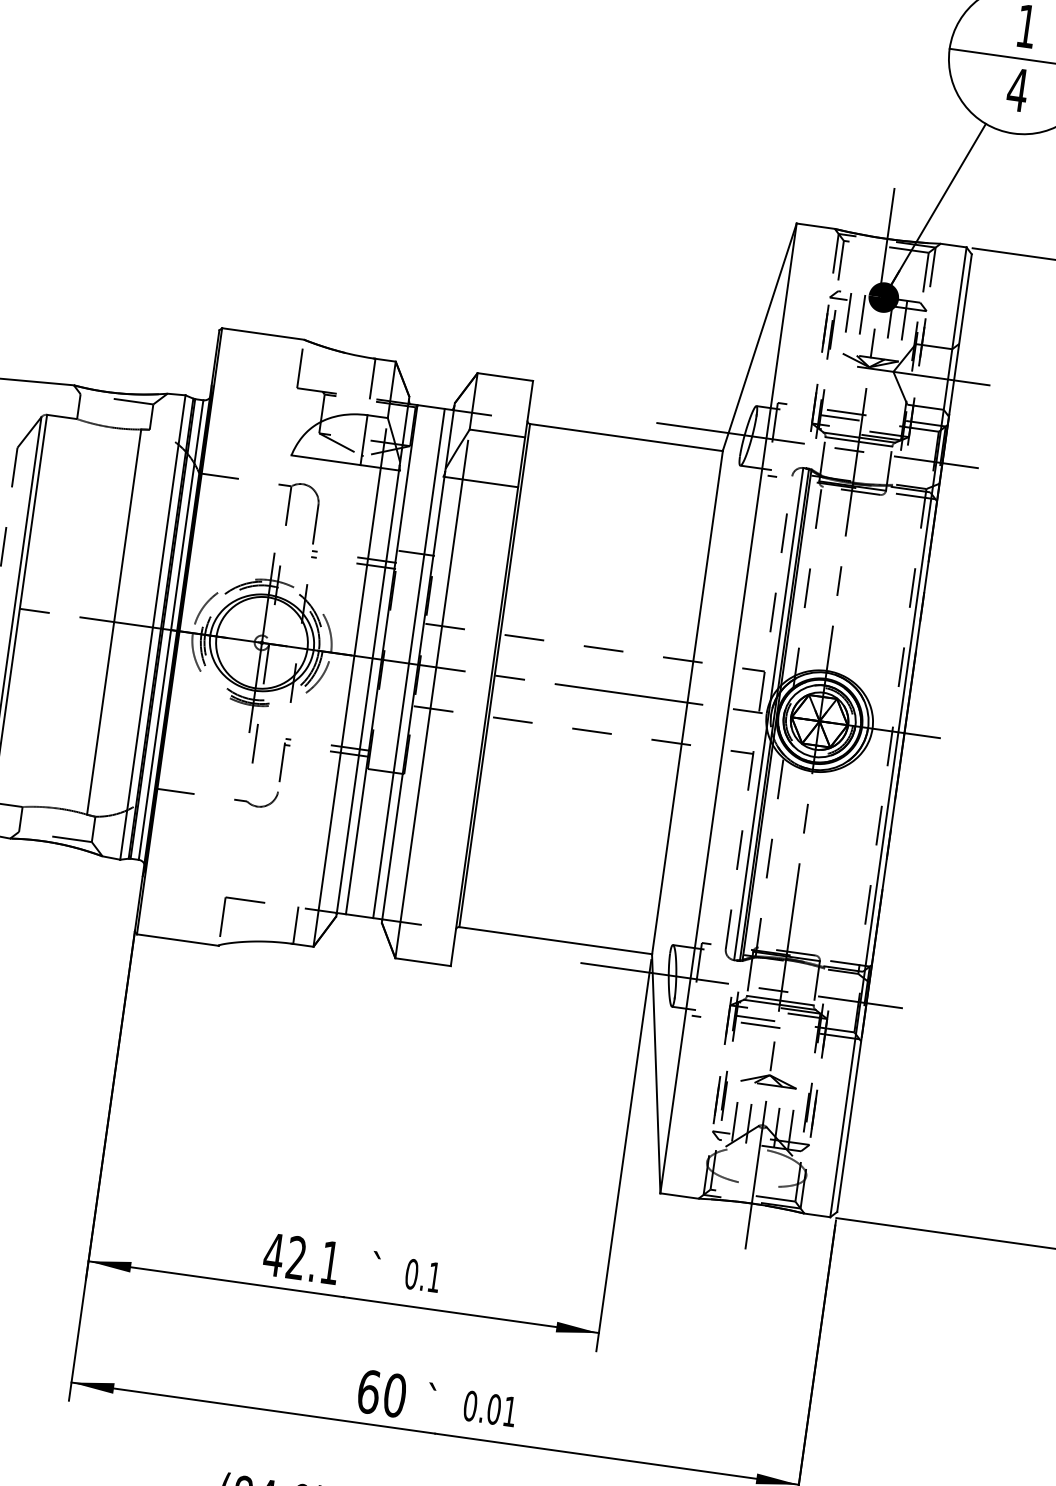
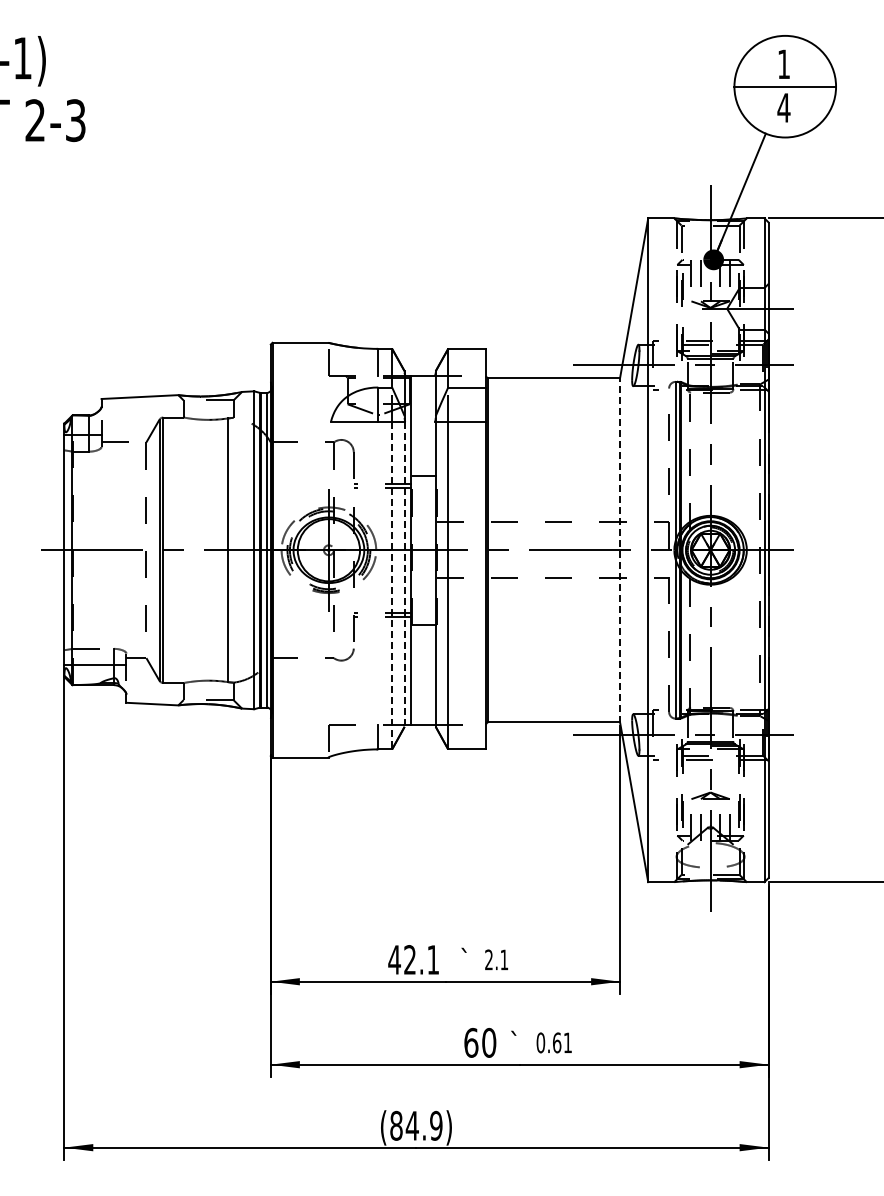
line: (408, 663) -> (429, 550), removed
line: (367, 693) -> (404, 574), solid -> dashed
line: (687, 703) -> (620, 550), solid -> dashed
line: (347, 707) -> (392, 585), solid -> dashed
text: (412, 1273) -> (489, 959), 0.1 -> 2.1
text: (494, 1408) -> (557, 1042), 0.01 -> 0.61

